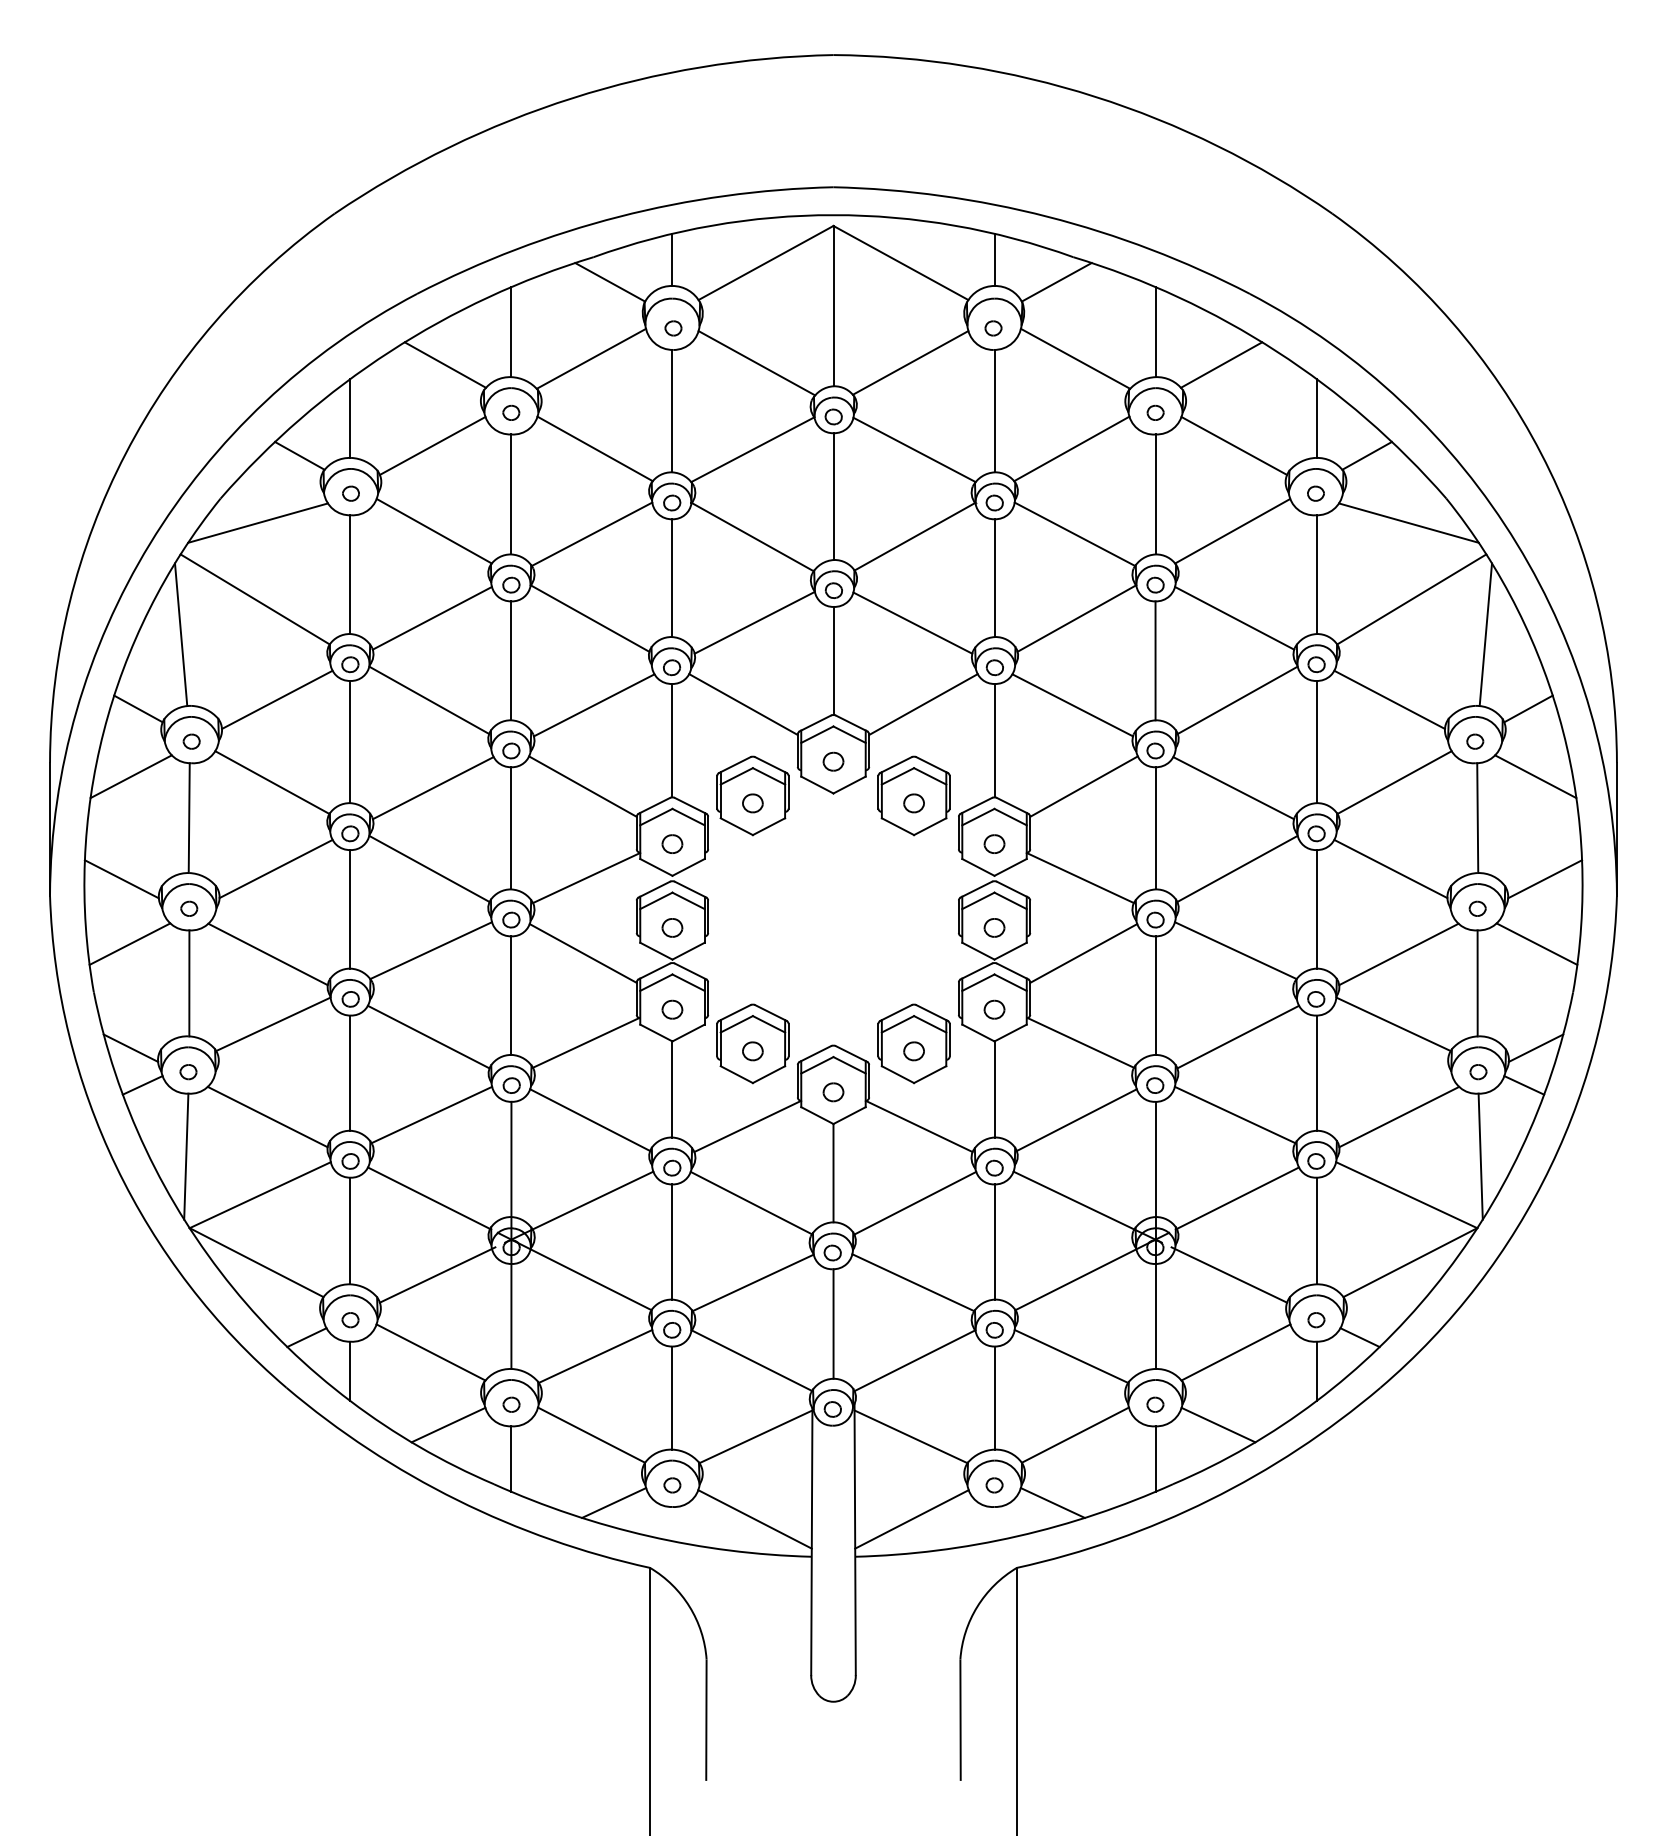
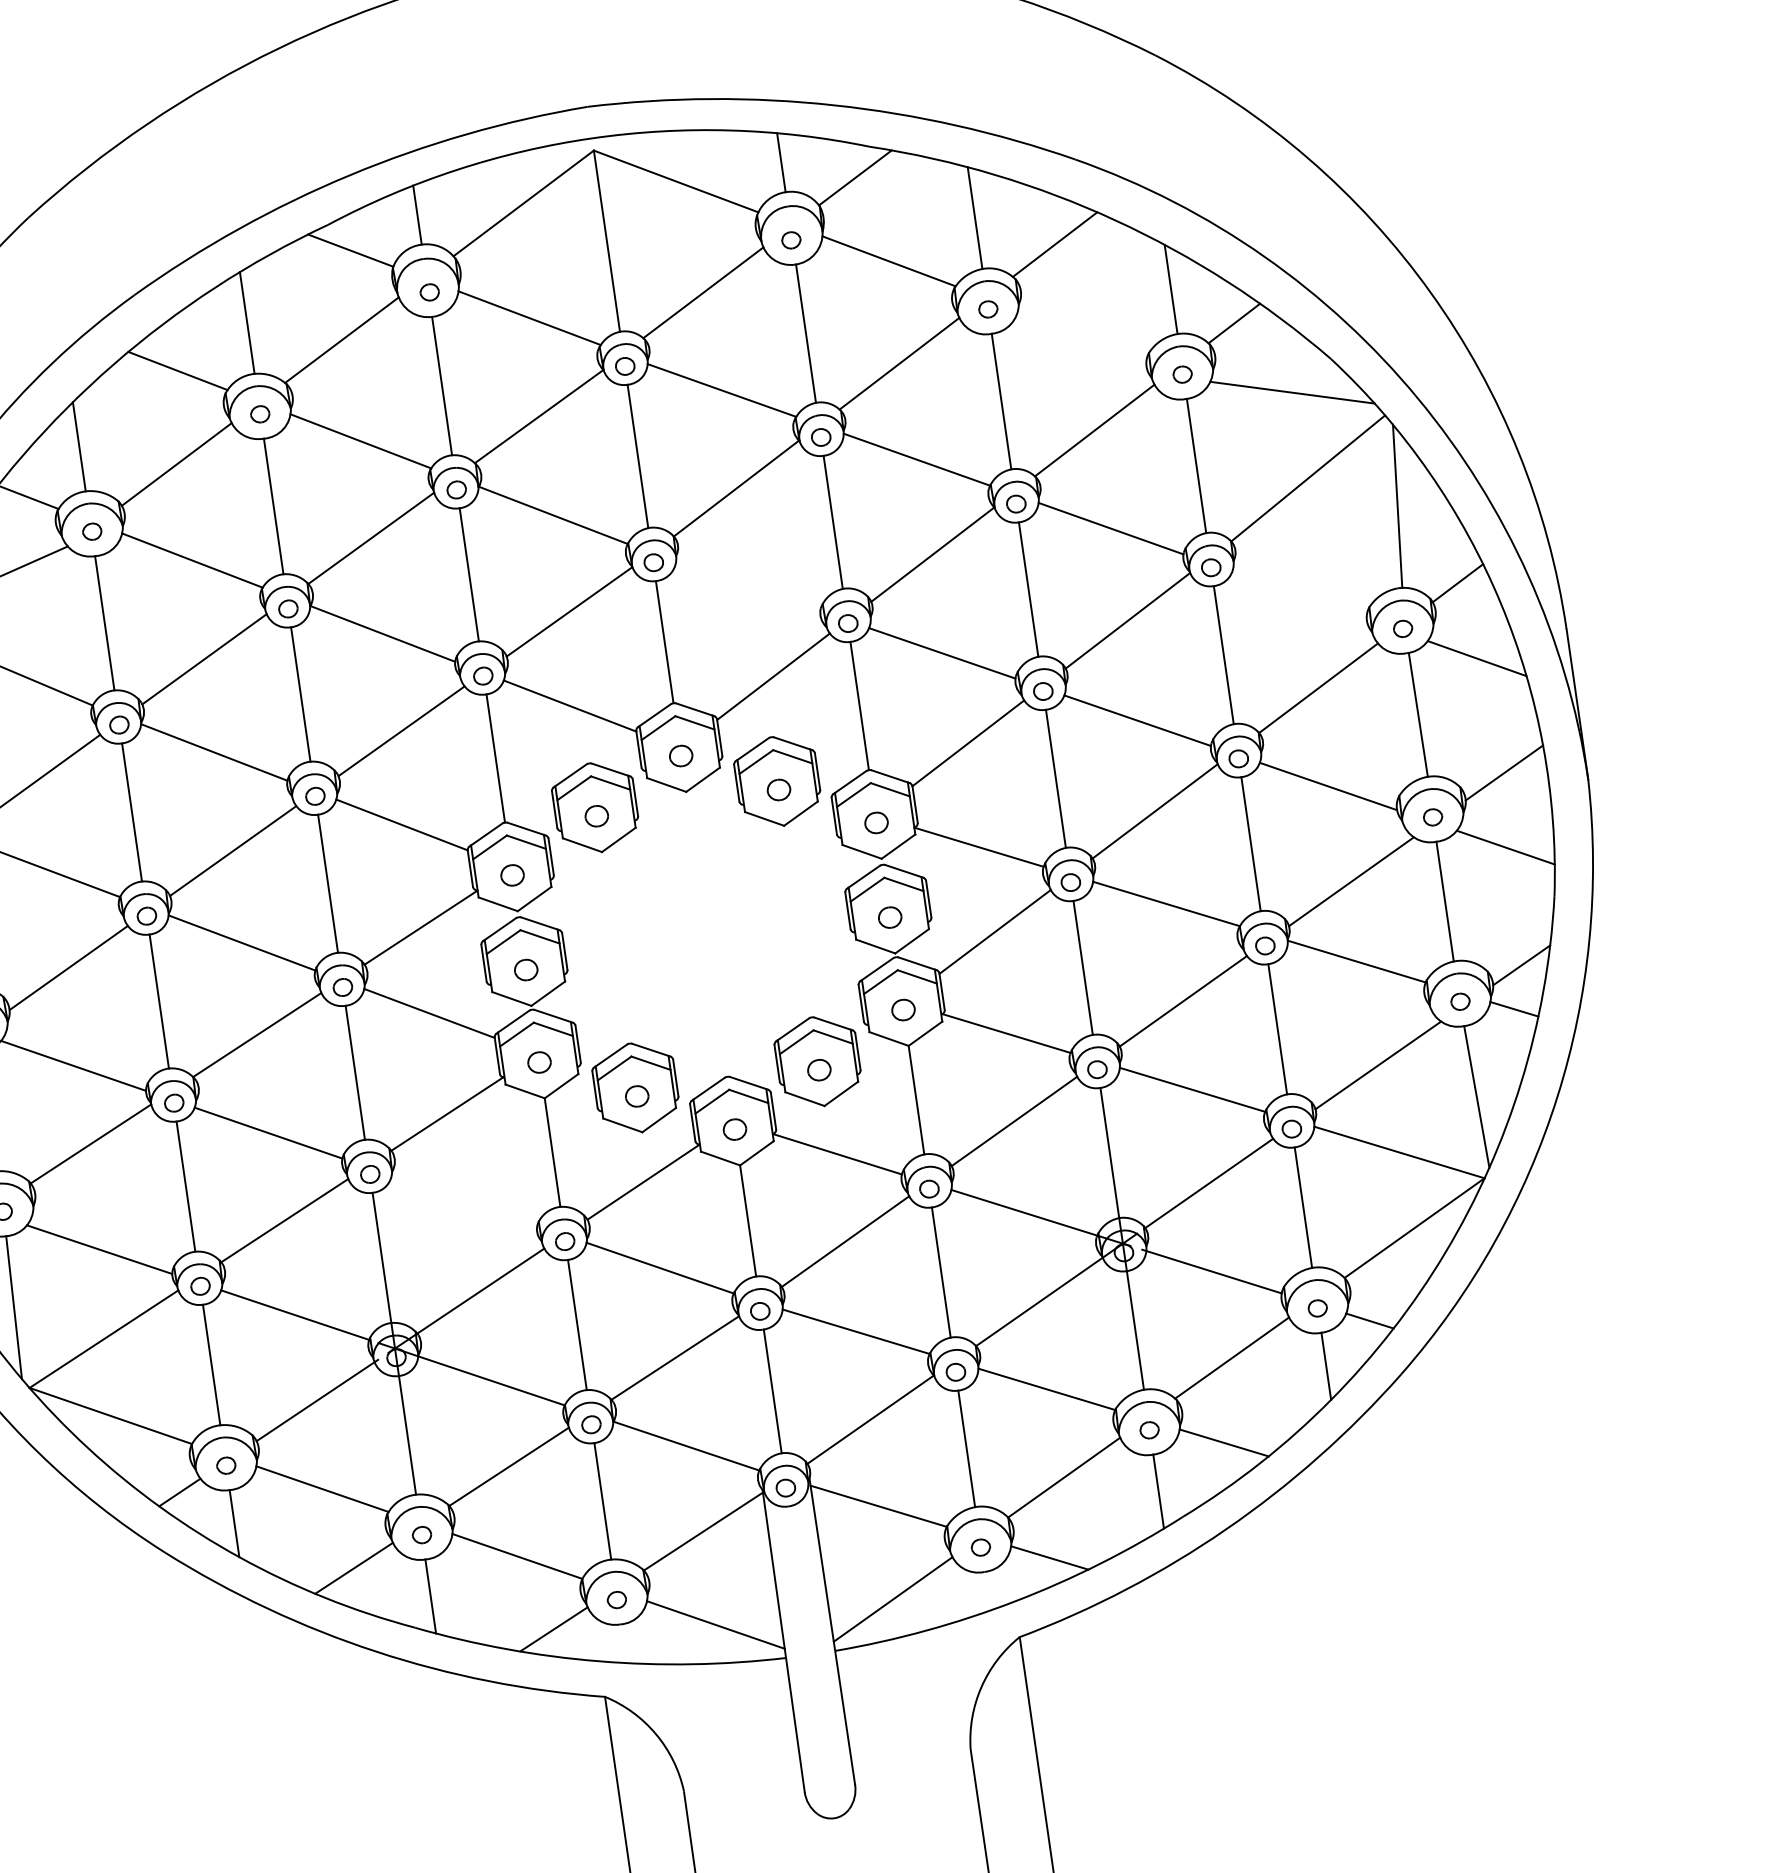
line: (1234, 445) -> (1082, 333), removed
line: (912, 622) -> (747, 585), removed
line: (1389, 699) -> (1299, 595), removed
line: (590, 1120) -> (464, 1201), removed

